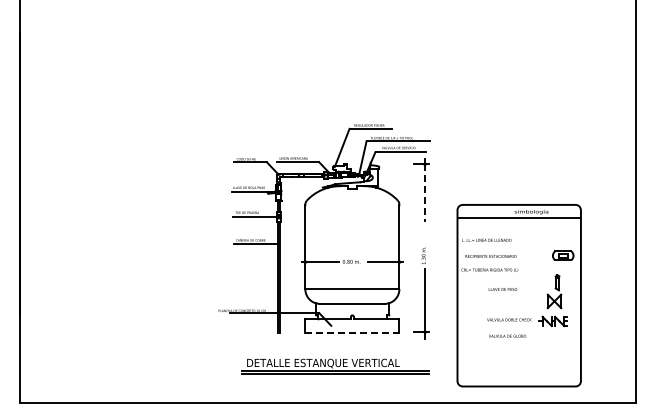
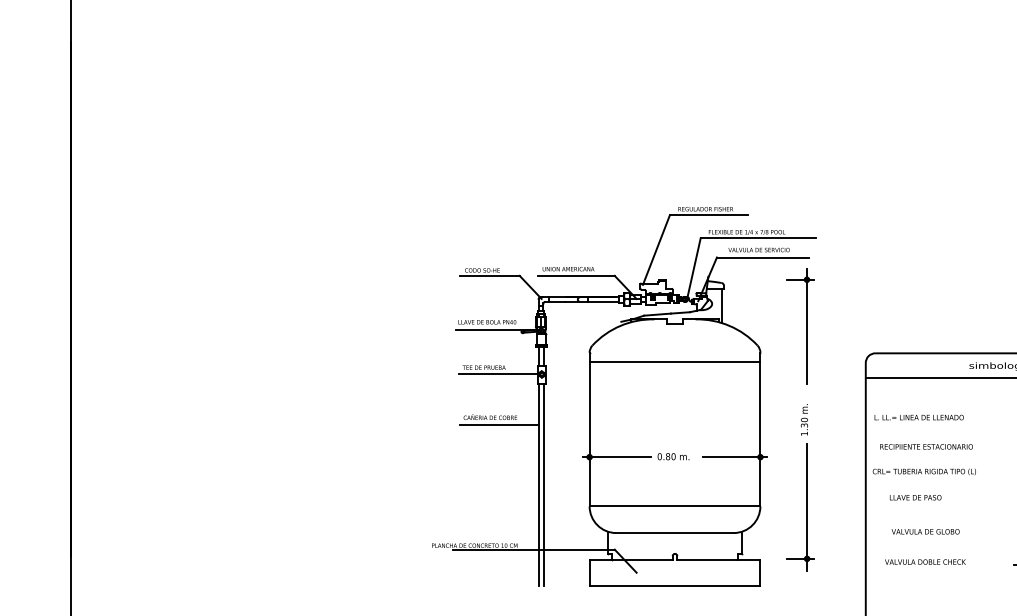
line: (425, 193) -> (807, 332), dashed -> solid
line: (352, 209) -> (675, 361), added
text: (502, 289) -> (914, 497), moved
part: (421, 293) -> (800, 488), moved
text: (509, 319) -> (925, 561), moved
line: (352, 333) -> (675, 586), dashed -> solid
text: (507, 335) -> (925, 530), moved

